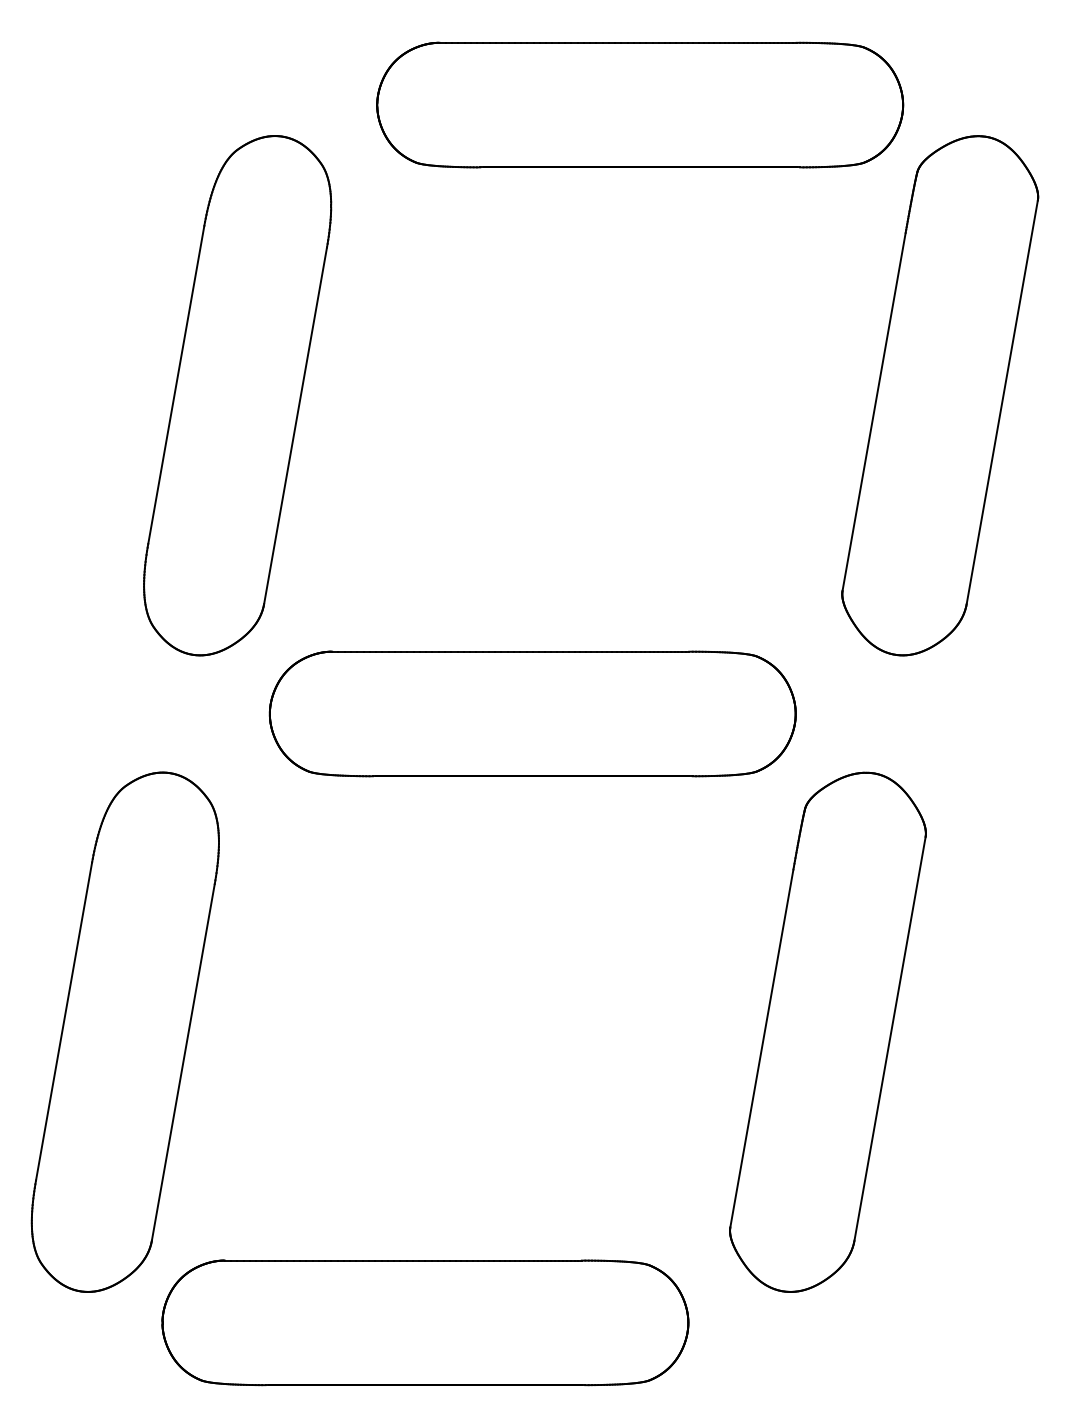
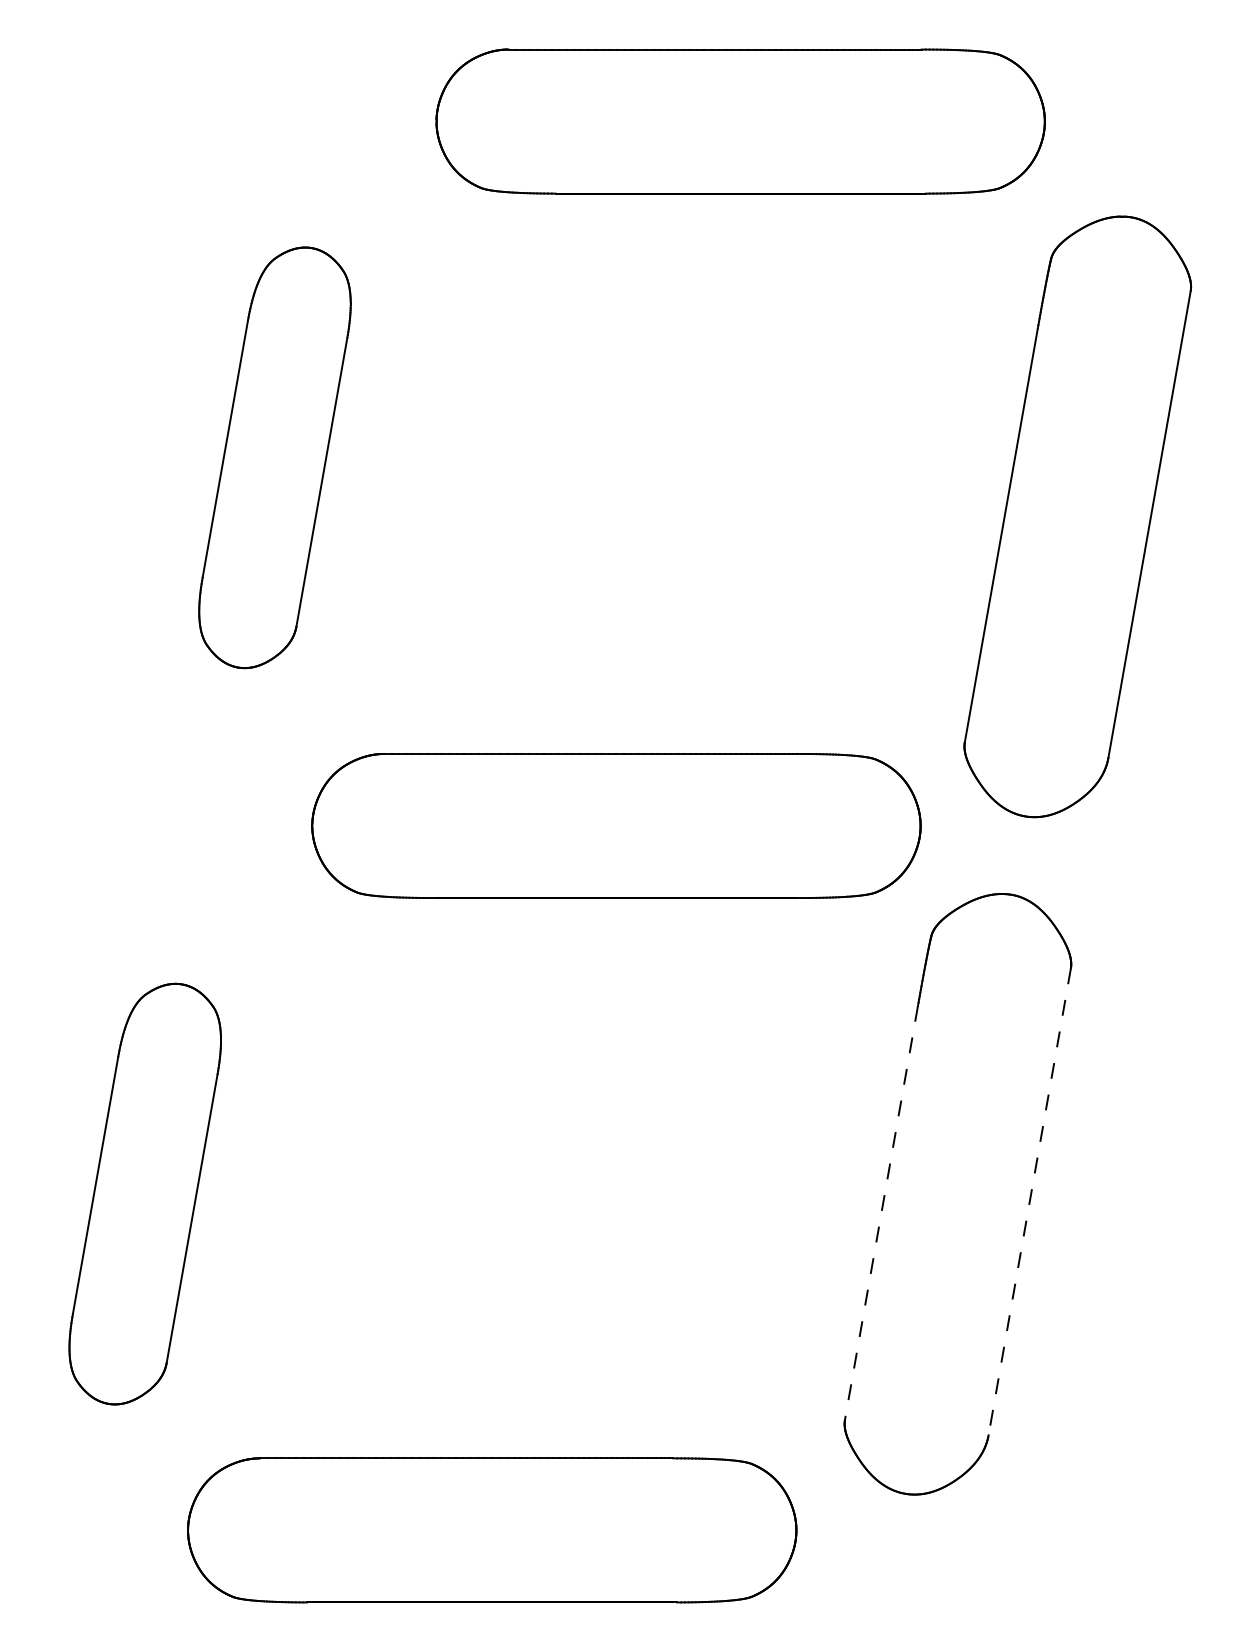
part: (237, 395) -> (274, 457), size x0.7
part: (939, 395) -> (1077, 516), moved
part: (125, 1031) -> (145, 1193), size x0.7
line: (889, 1039) -> (1029, 1202), solid -> dashed
line: (761, 1048) -> (881, 1213), solid -> dashed

